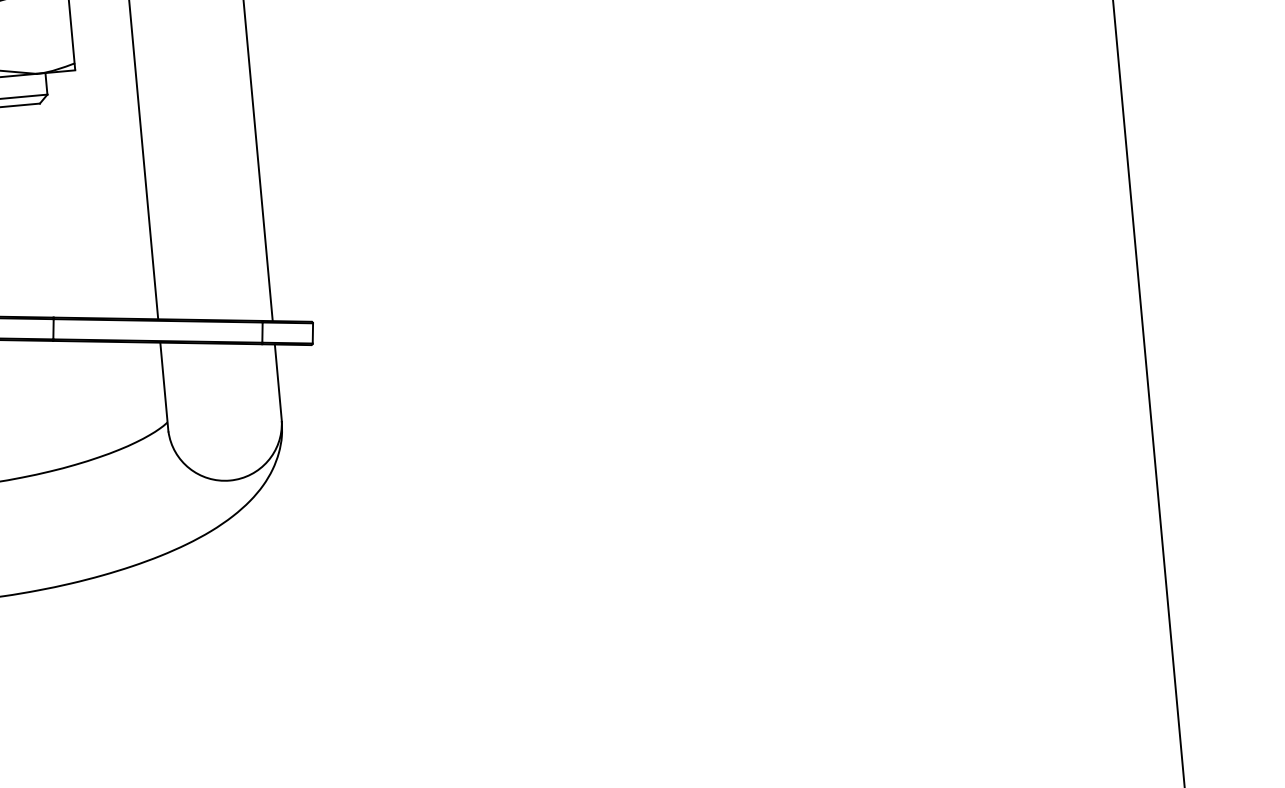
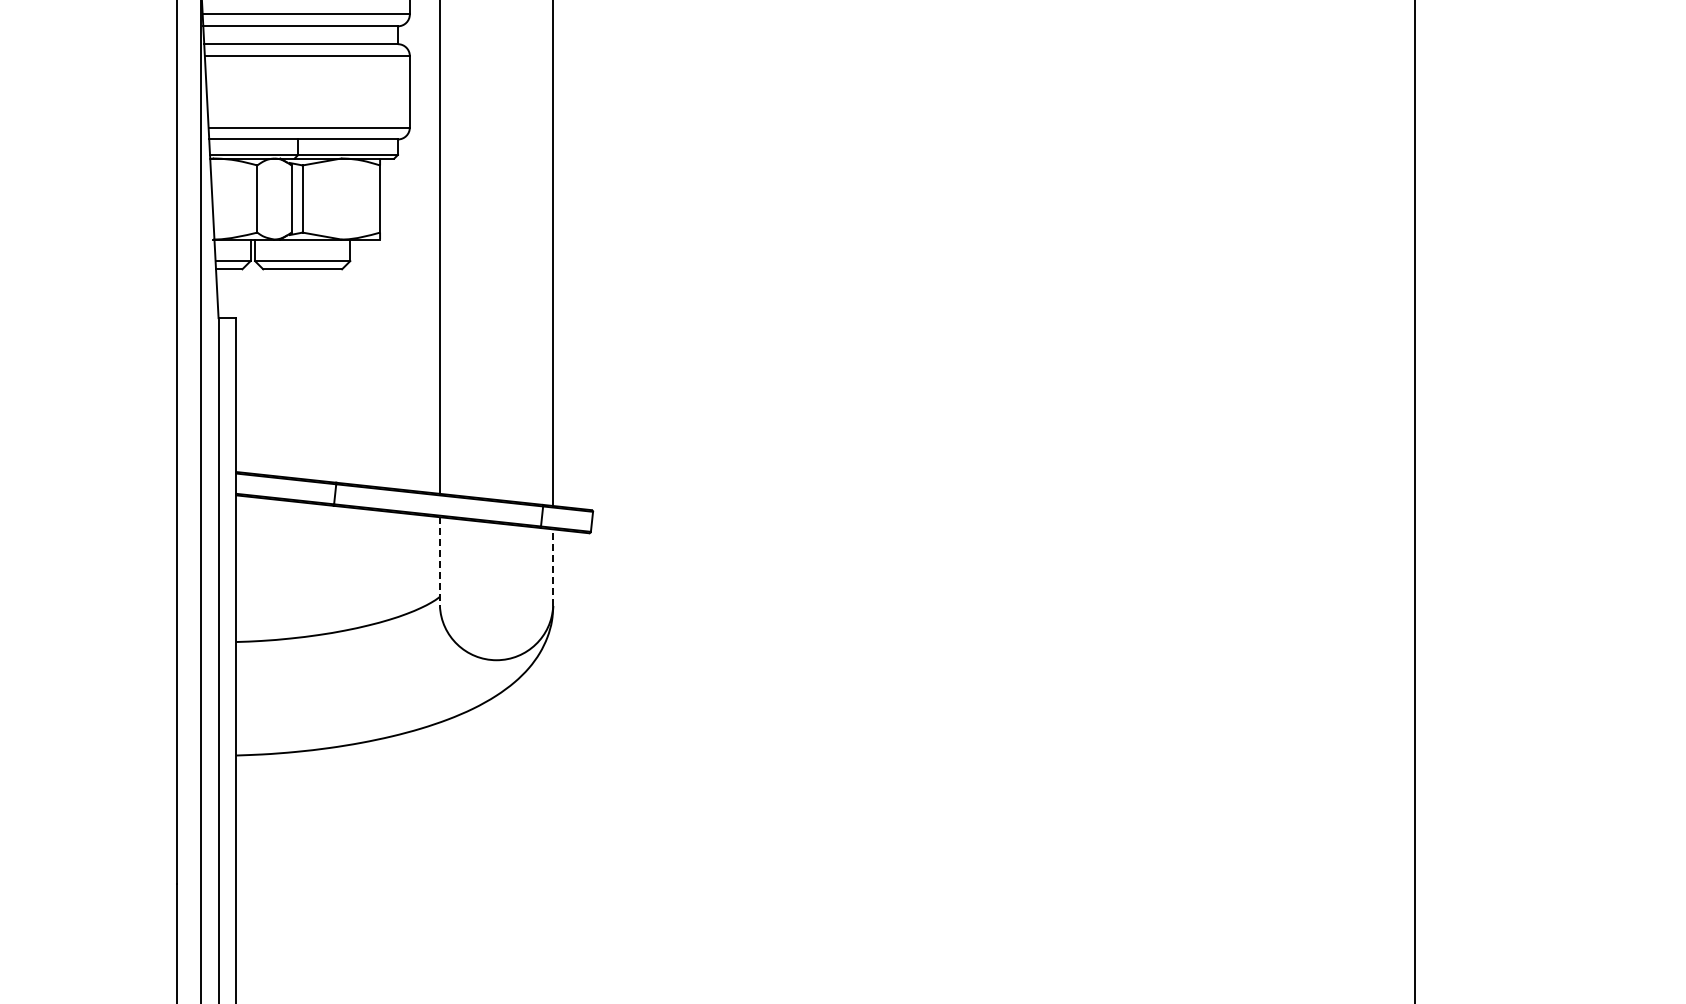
line: (278, 382) -> (553, 567), solid -> dashed
line: (164, 387) -> (439, 562), solid -> dashed

